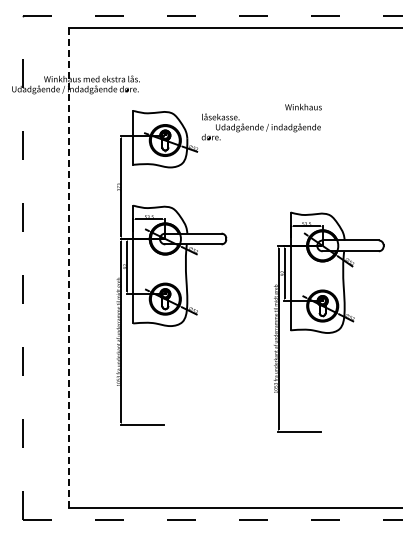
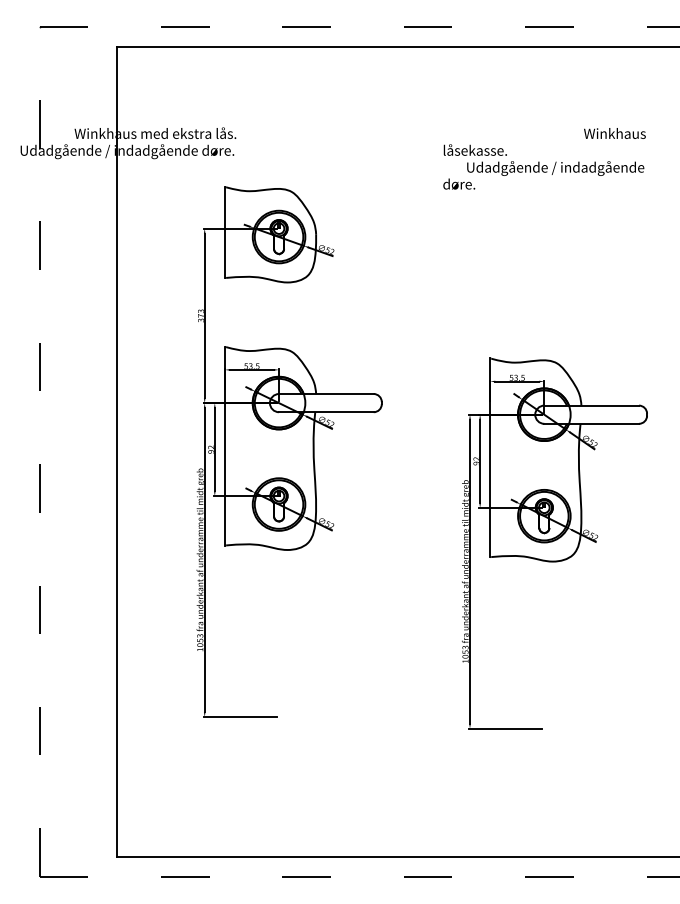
text: (261, 121) -> (544, 157), moved
line: (68, 267) -> (115, 451), dashed -> solid

